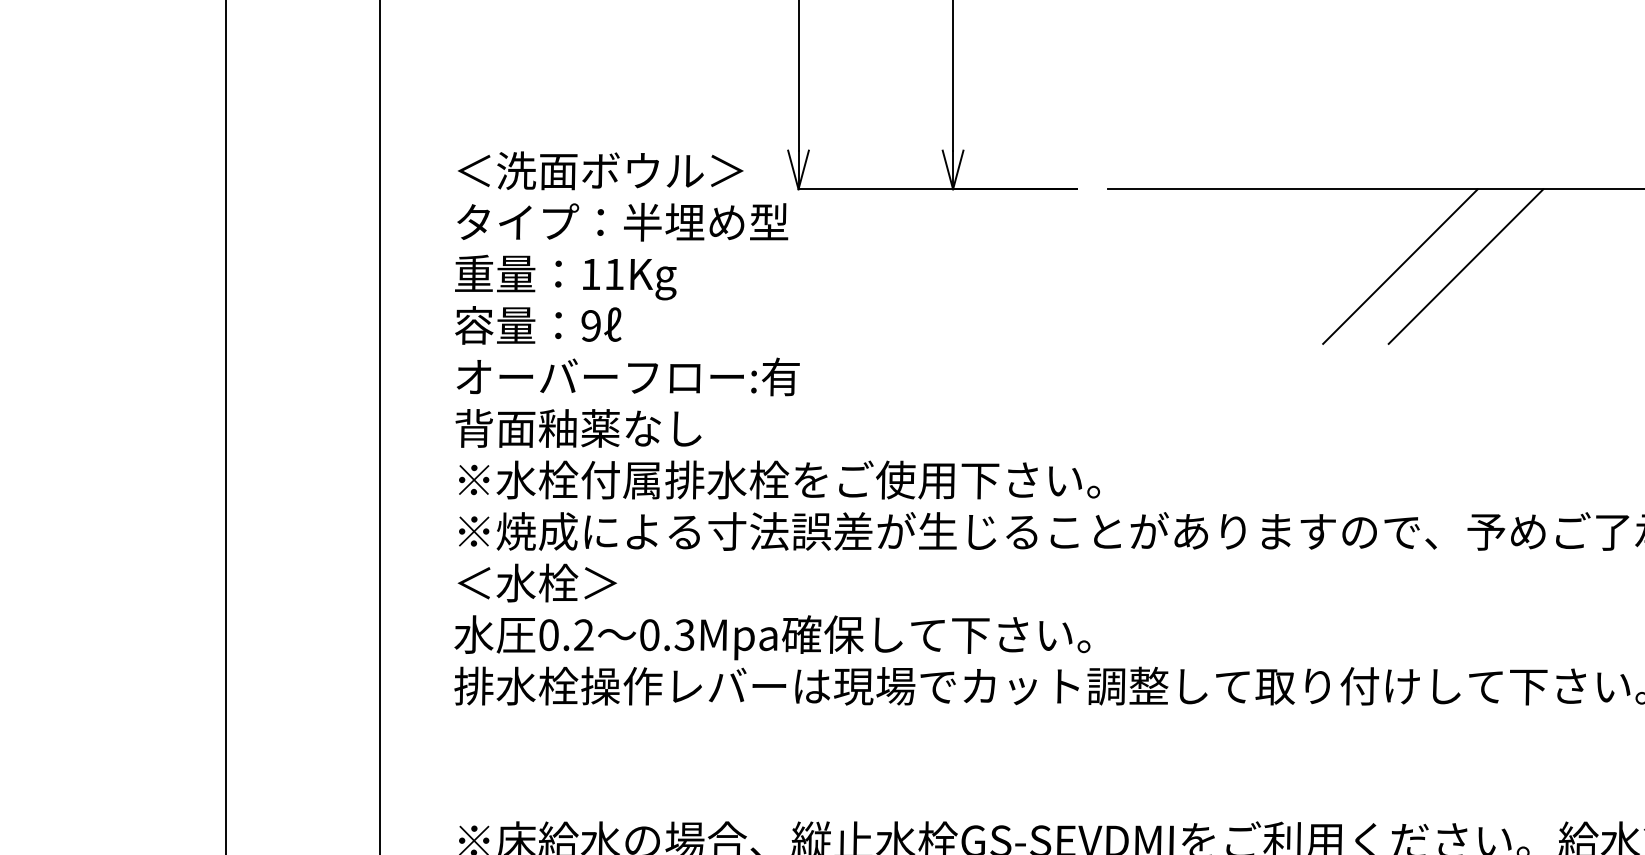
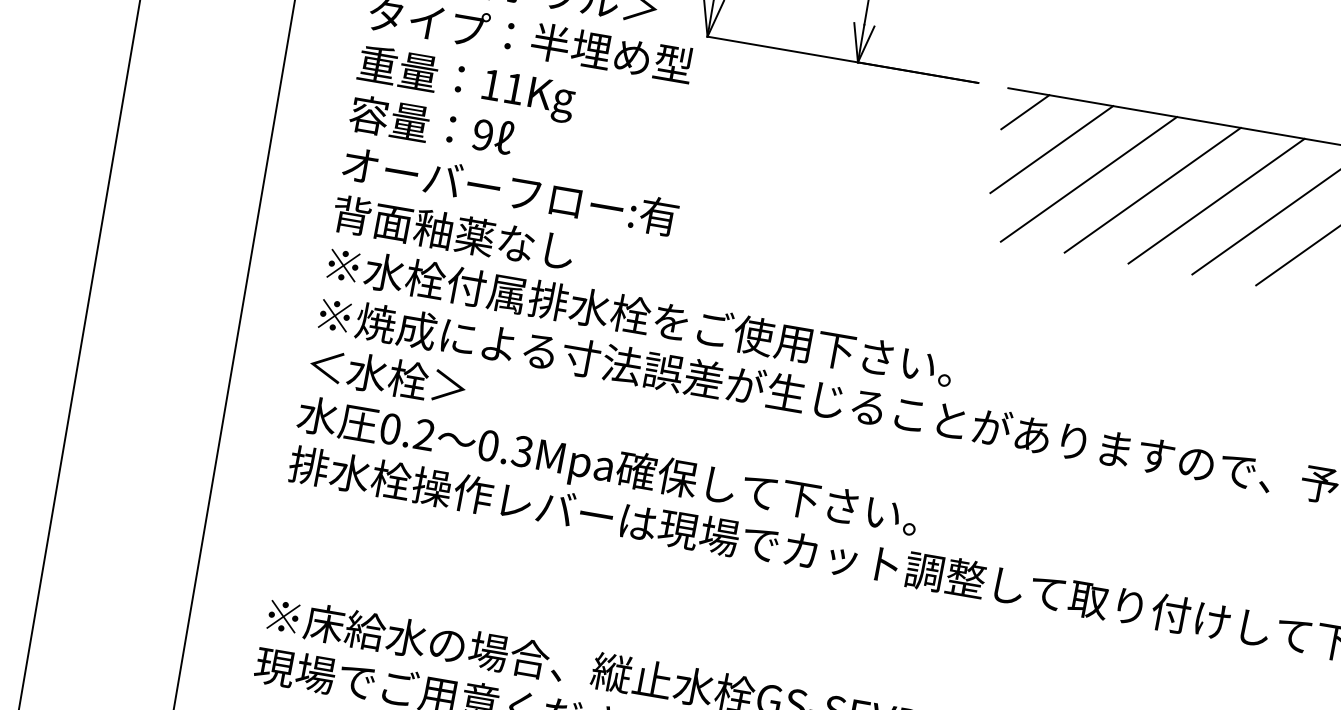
line: (1128, 210) -> (1025, 112), added
line: (1161, 243) -> (1051, 149), added
line: (1203, 266) -> (1088, 179), added
line: (1268, 266) -> (1152, 190), added
line: (1334, 266) -> (1216, 200), added

